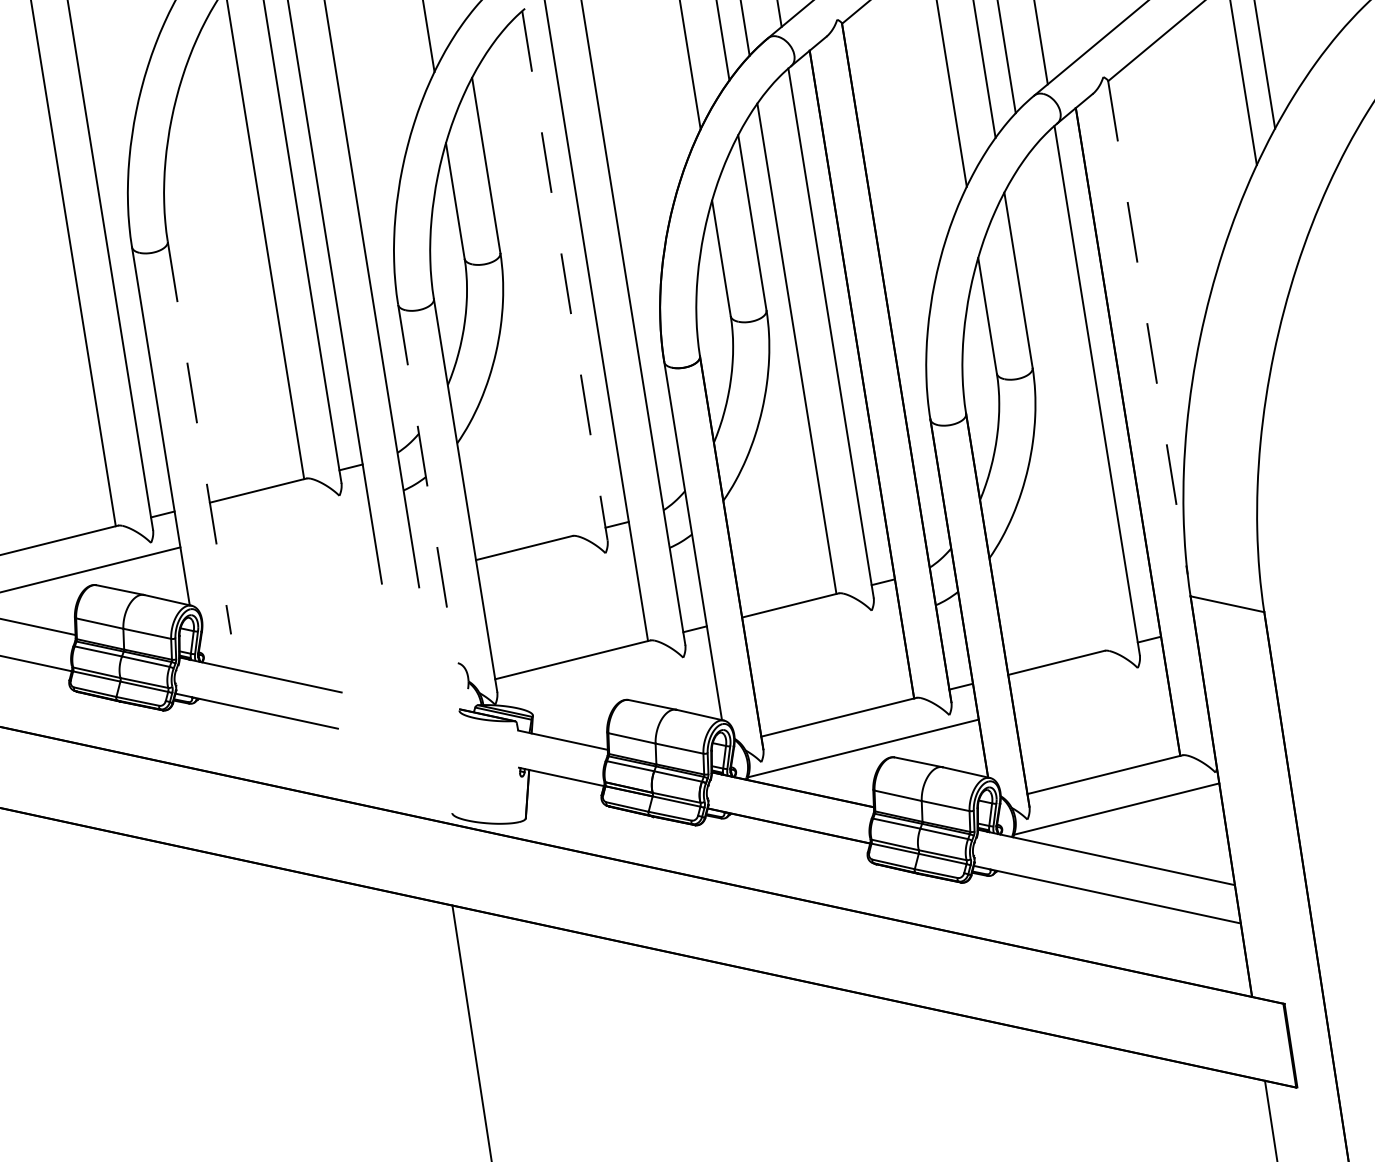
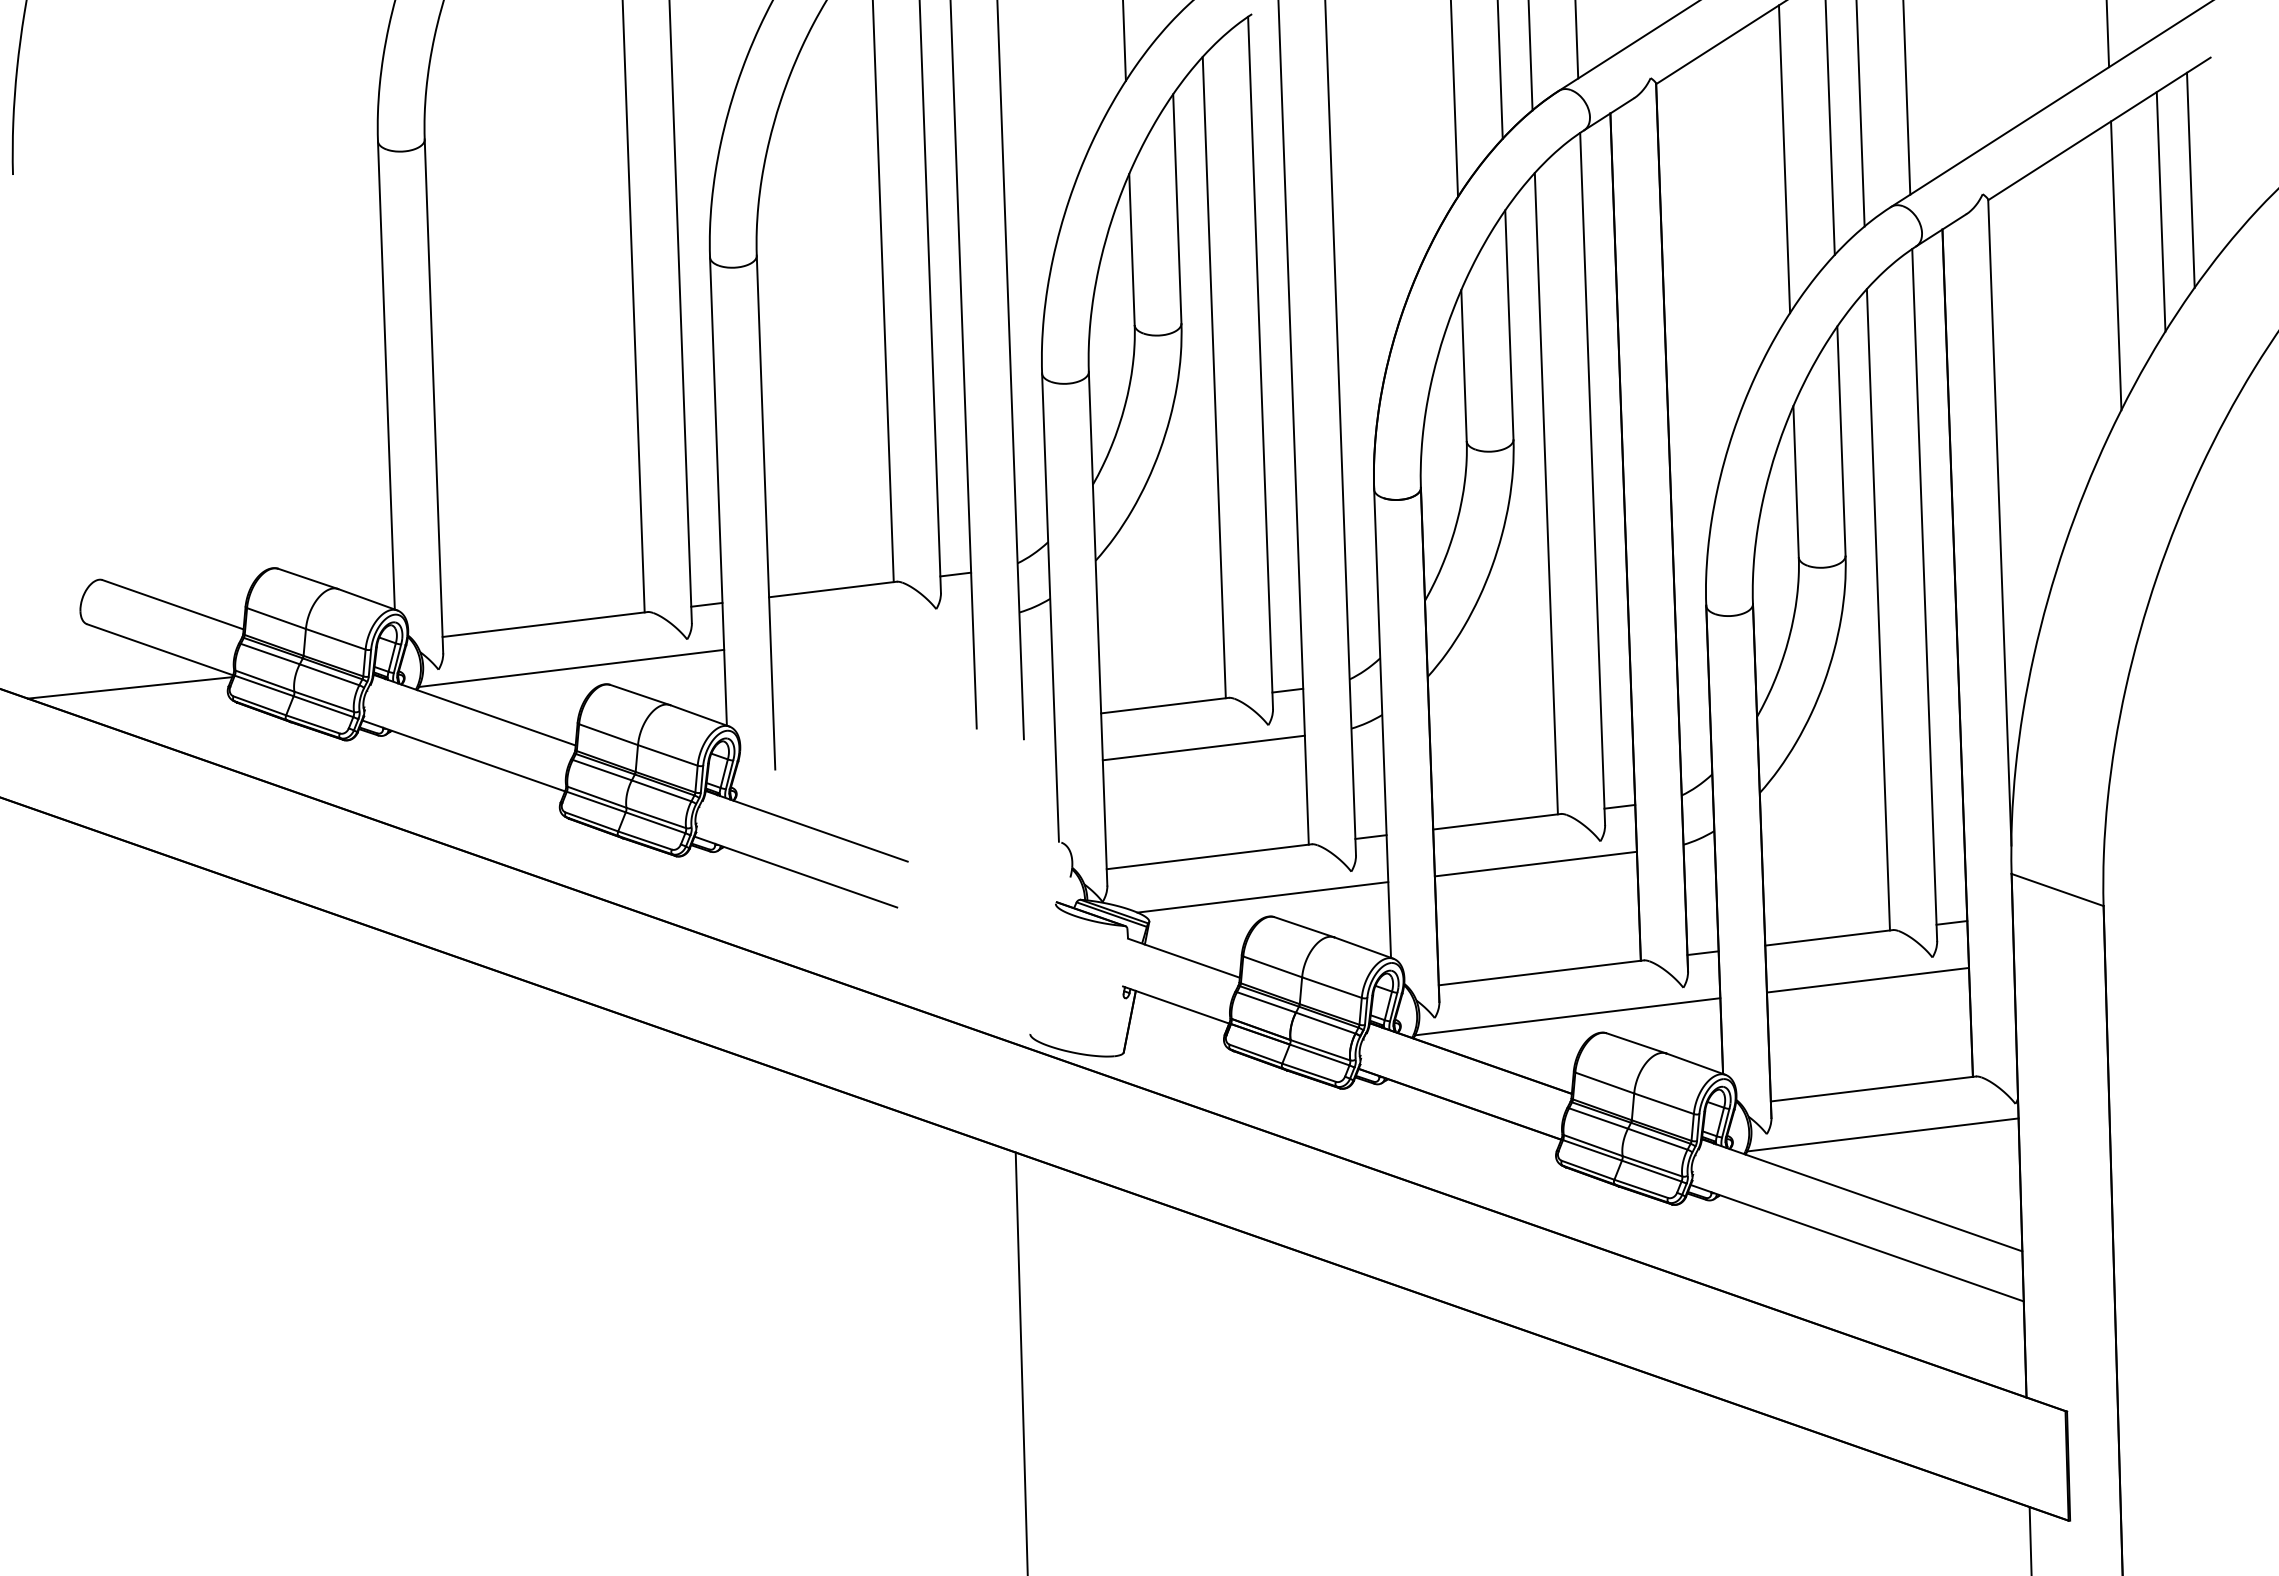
line: (1212, 119) -> (2116, 265), added
line: (564, 276) -> (1260, 363), dashed -> solid
line: (530, 291) -> (1213, 377), added
line: (1147, 328) -> (1999, 523), dashed -> solid
line: (1062, 406) -> (1877, 609), added
line: (199, 438) -> (766, 513), dashed -> solid
line: (427, 484) -> (1050, 608), dashed -> solid
line: (557, 576) -> (1203, 747), added
line: (823, 633) -> (1535, 863), added
line: (617, 686) -> (1262, 897), added
line: (1090, 691) -> (1867, 979), added

